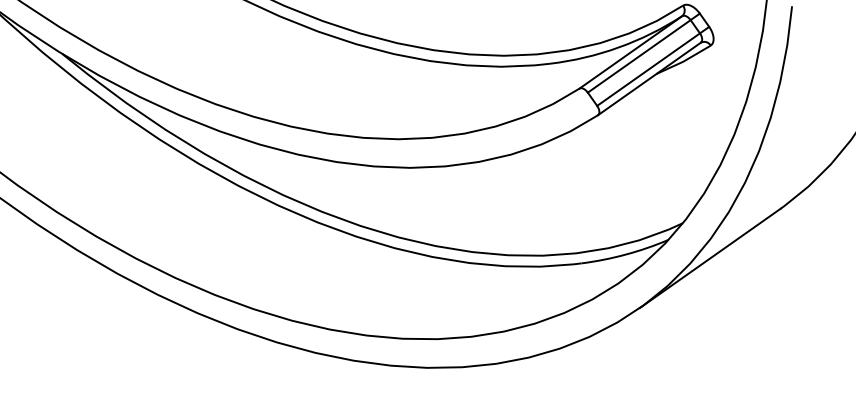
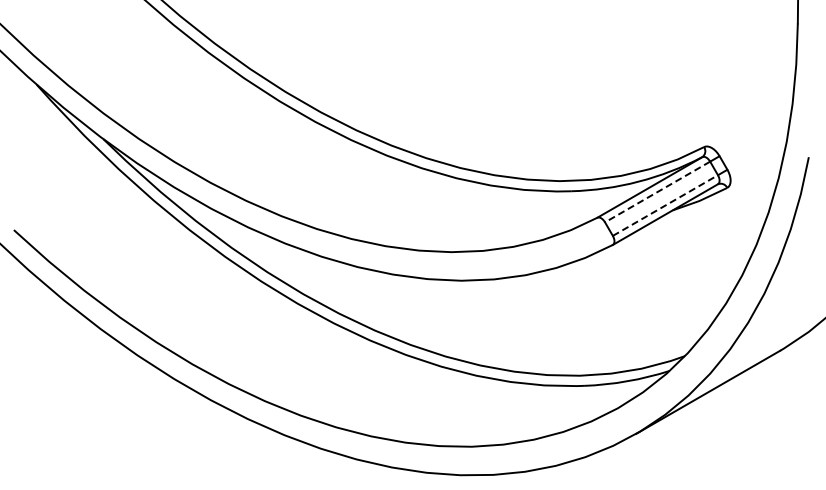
line: (639, 56) -> (657, 192), solid -> dashed
line: (648, 69) -> (665, 205), solid -> dashed

